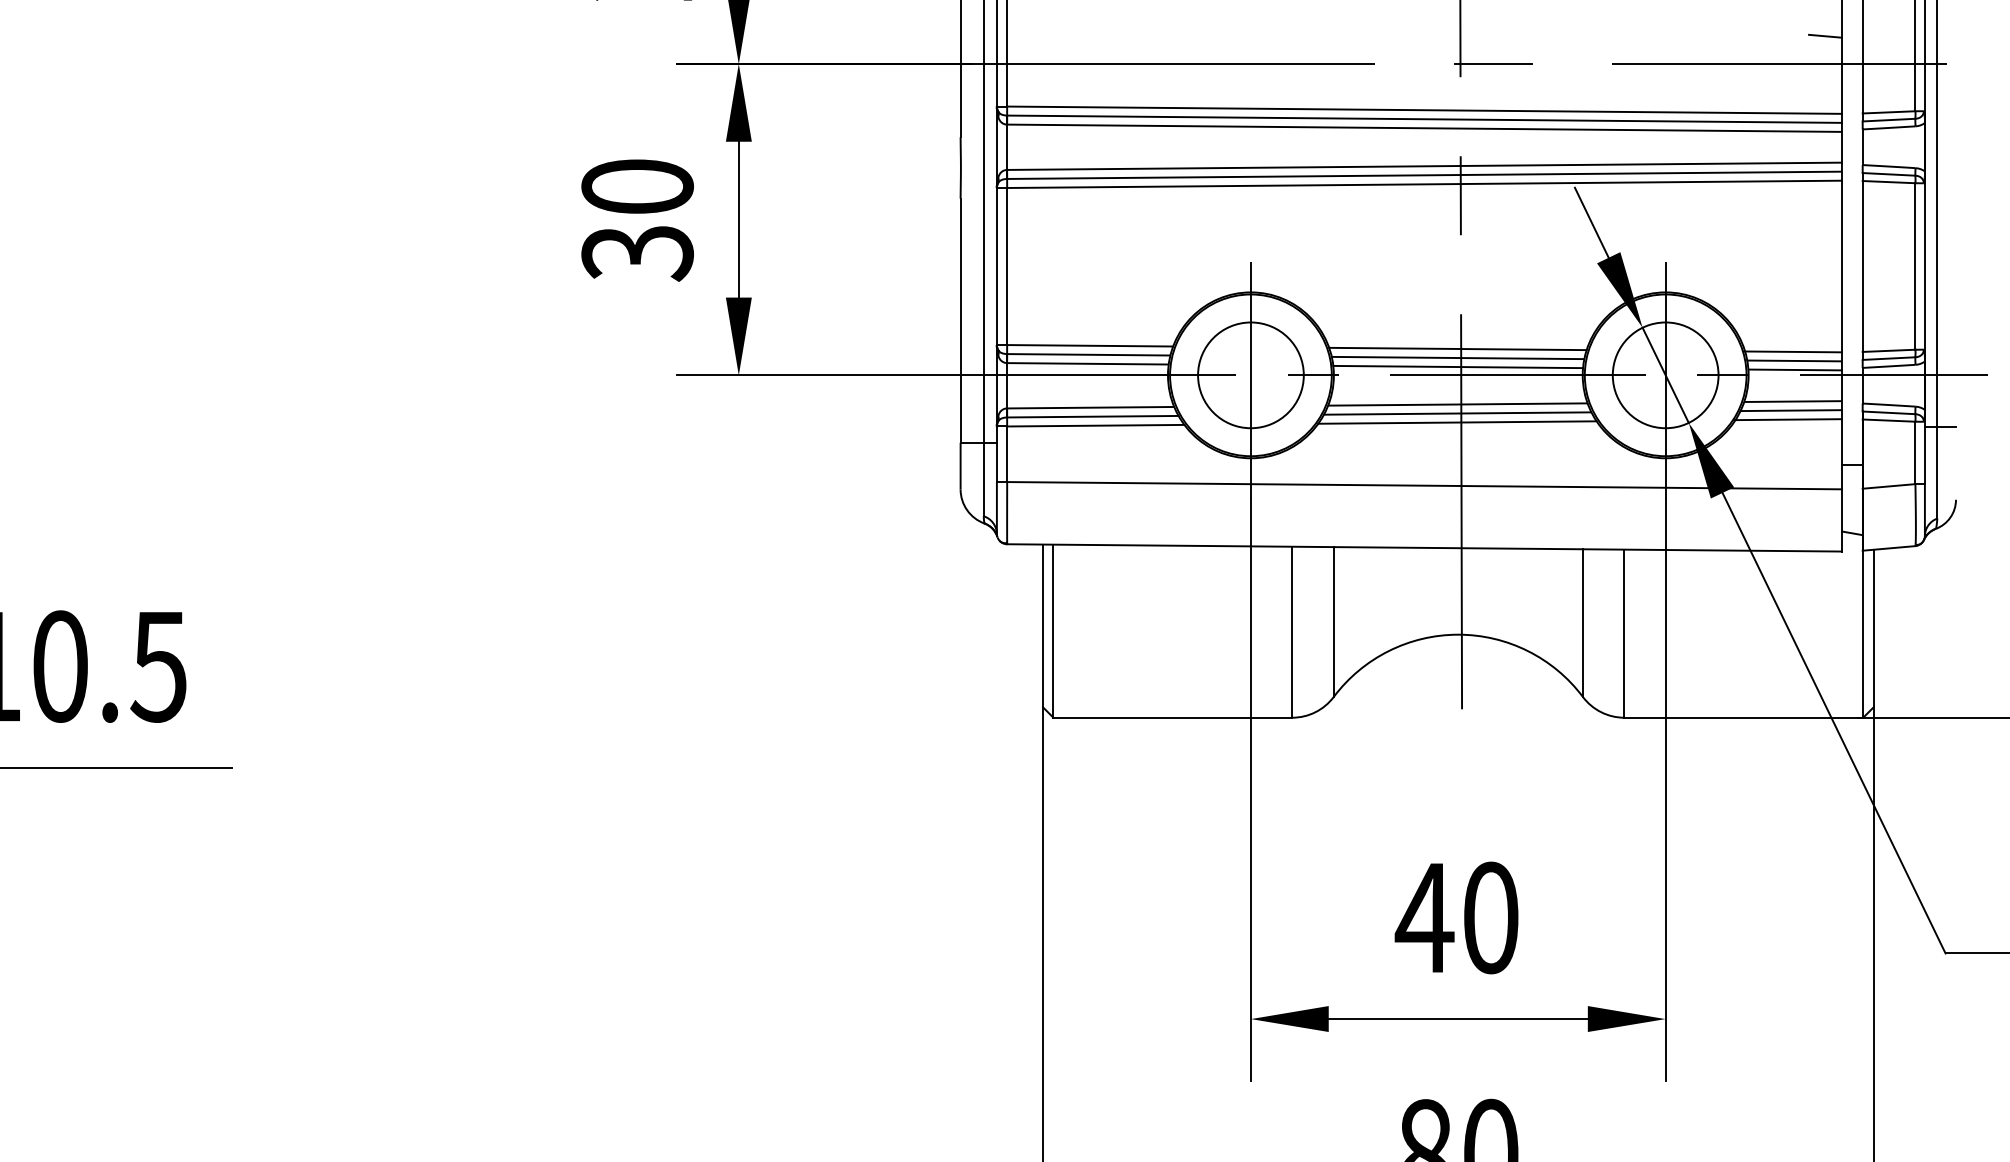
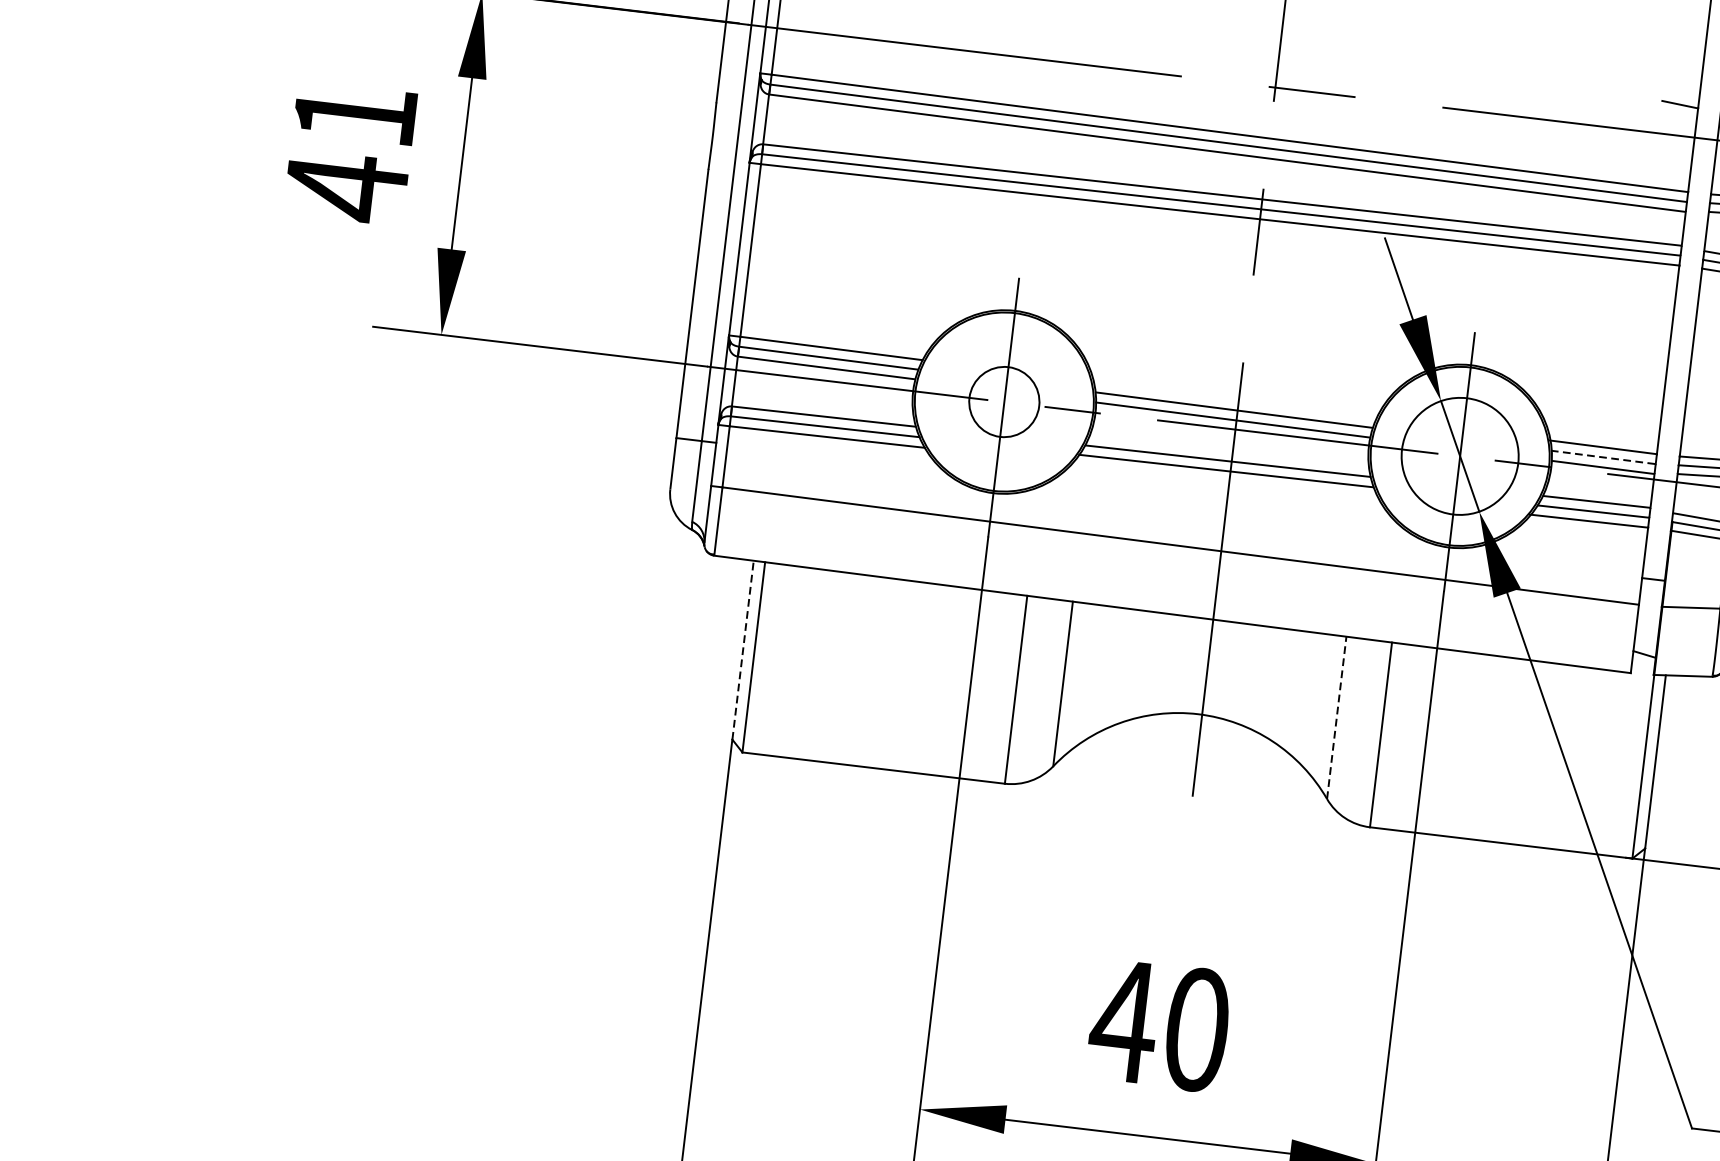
text: (637, 221) -> (350, 152), 30 -> 41
line: (1457, 348) -> (1234, 399), removed
line: (1794, 360) -> (1603, 456), solid -> dashed
circle: (1250, 375) -> (1003, 402), size x0.6
line: (1457, 422) -> (1225, 480), removed
line: (1582, 623) -> (1336, 718), solid -> dashed
line: (1043, 625) -> (743, 649), solid -> dashed

